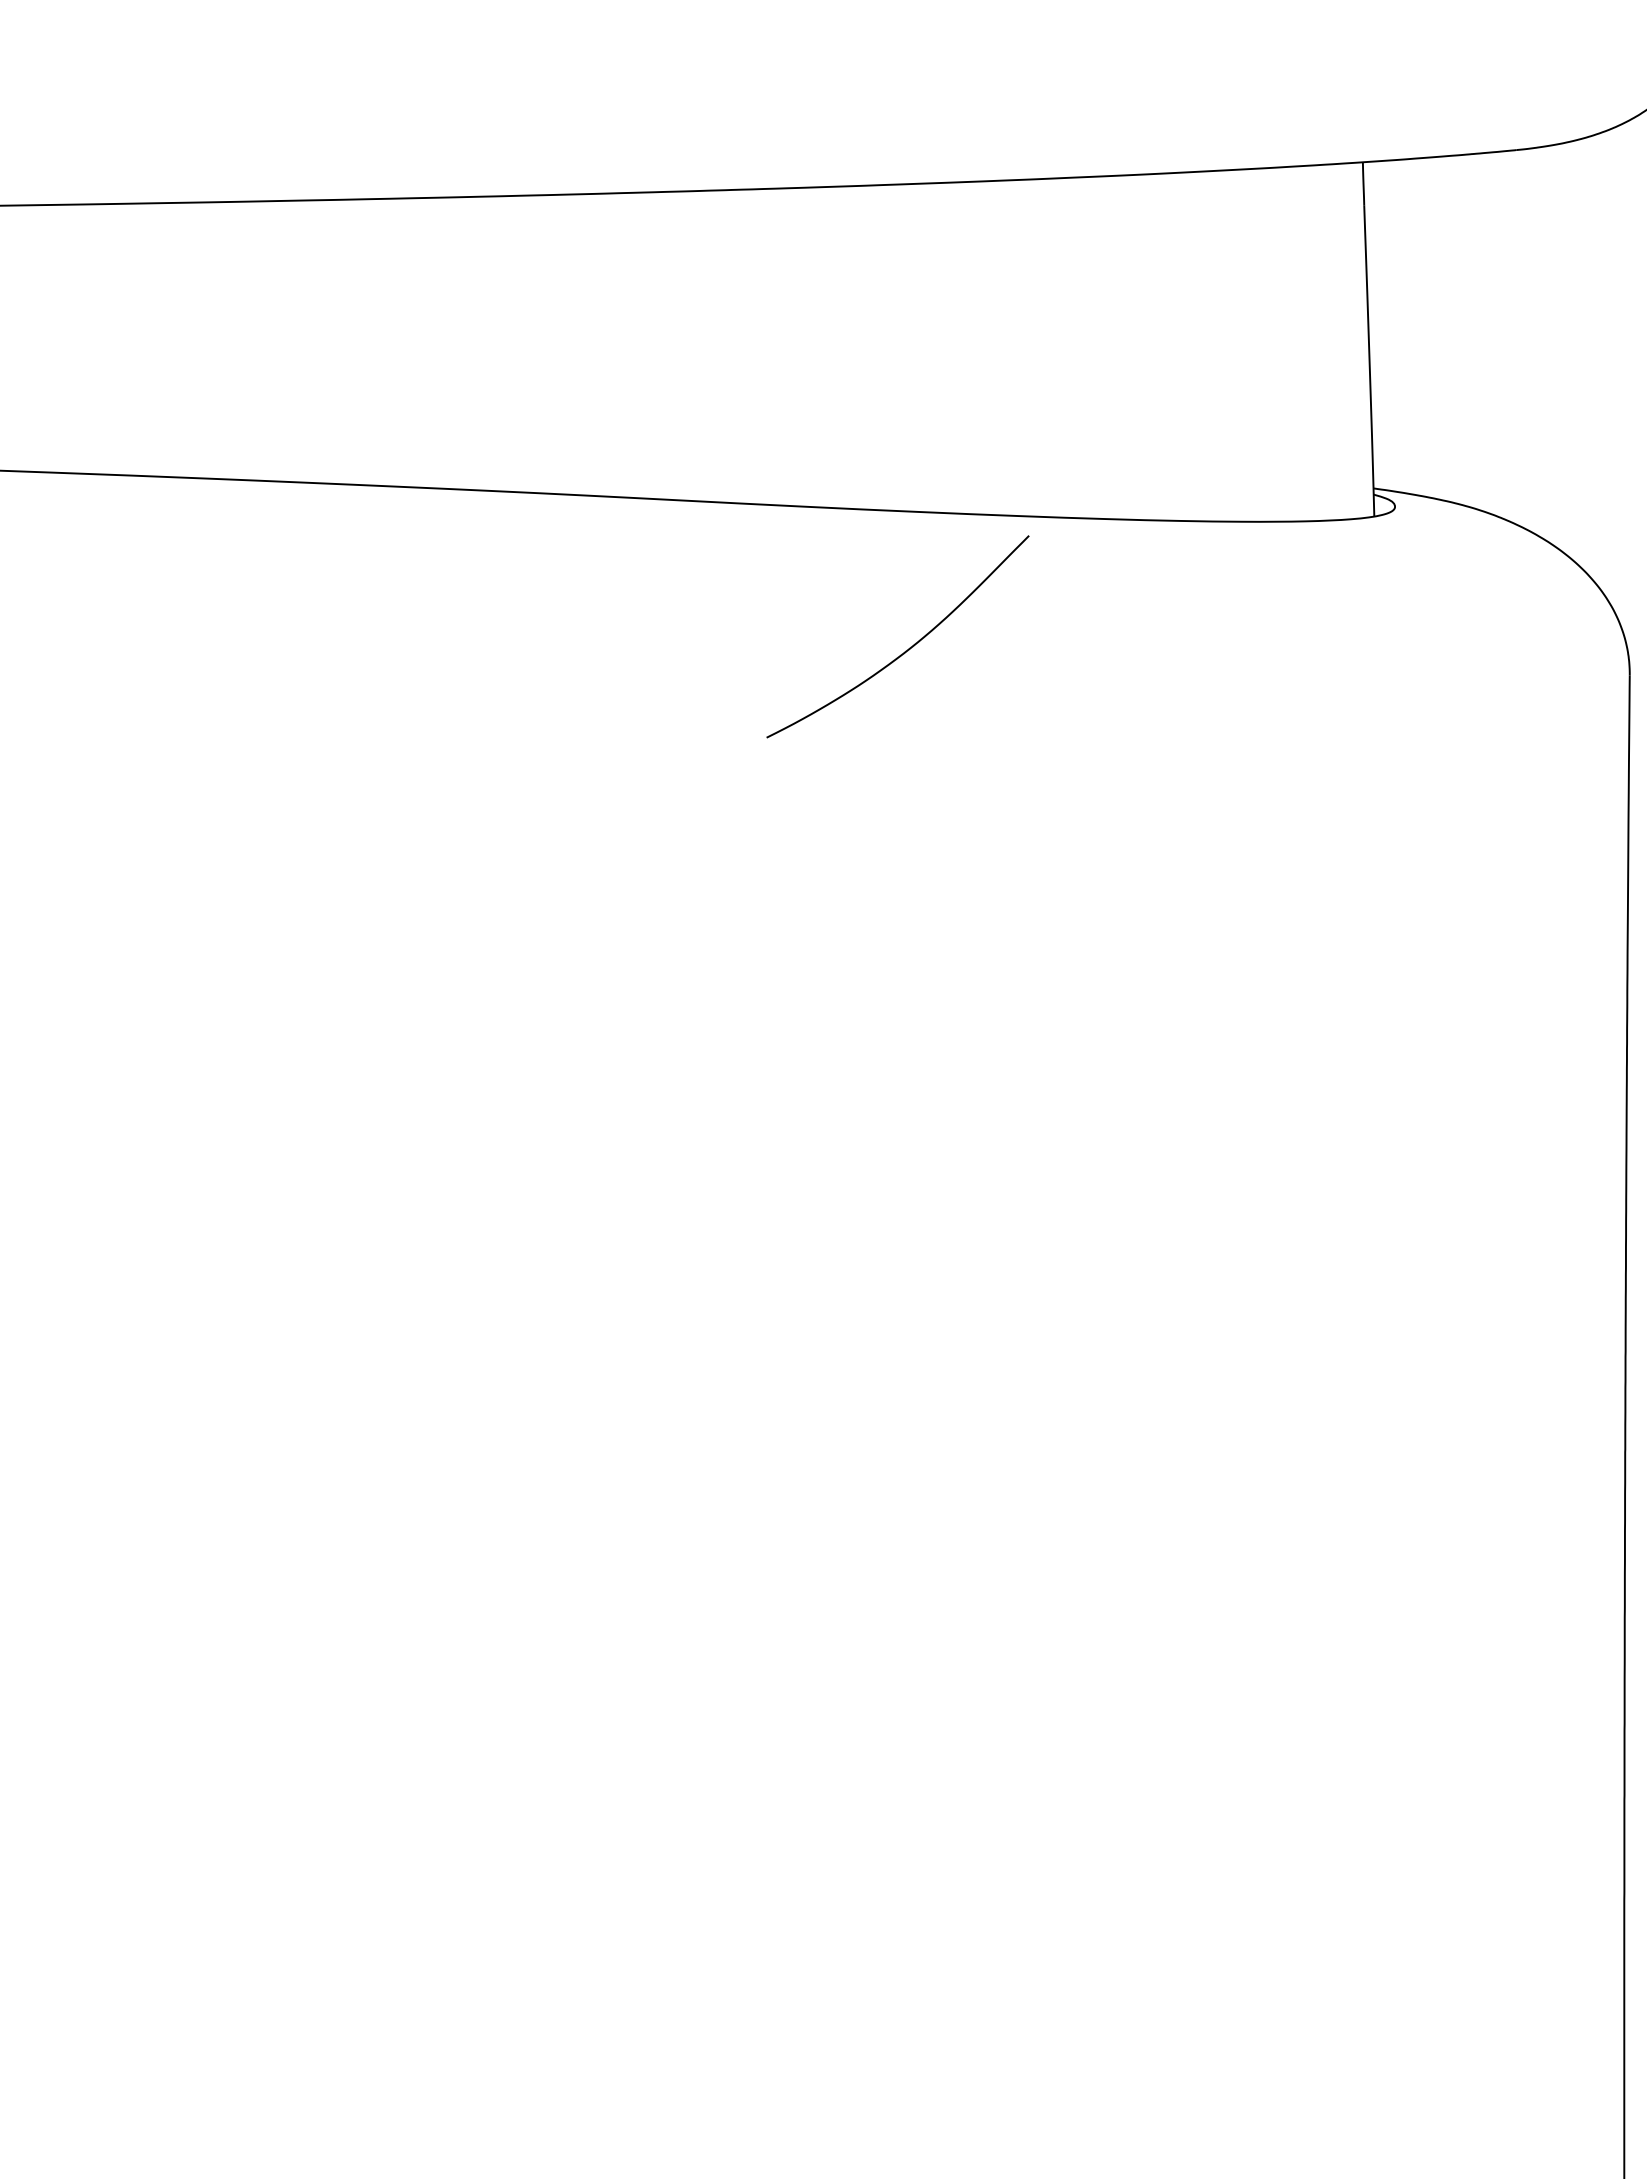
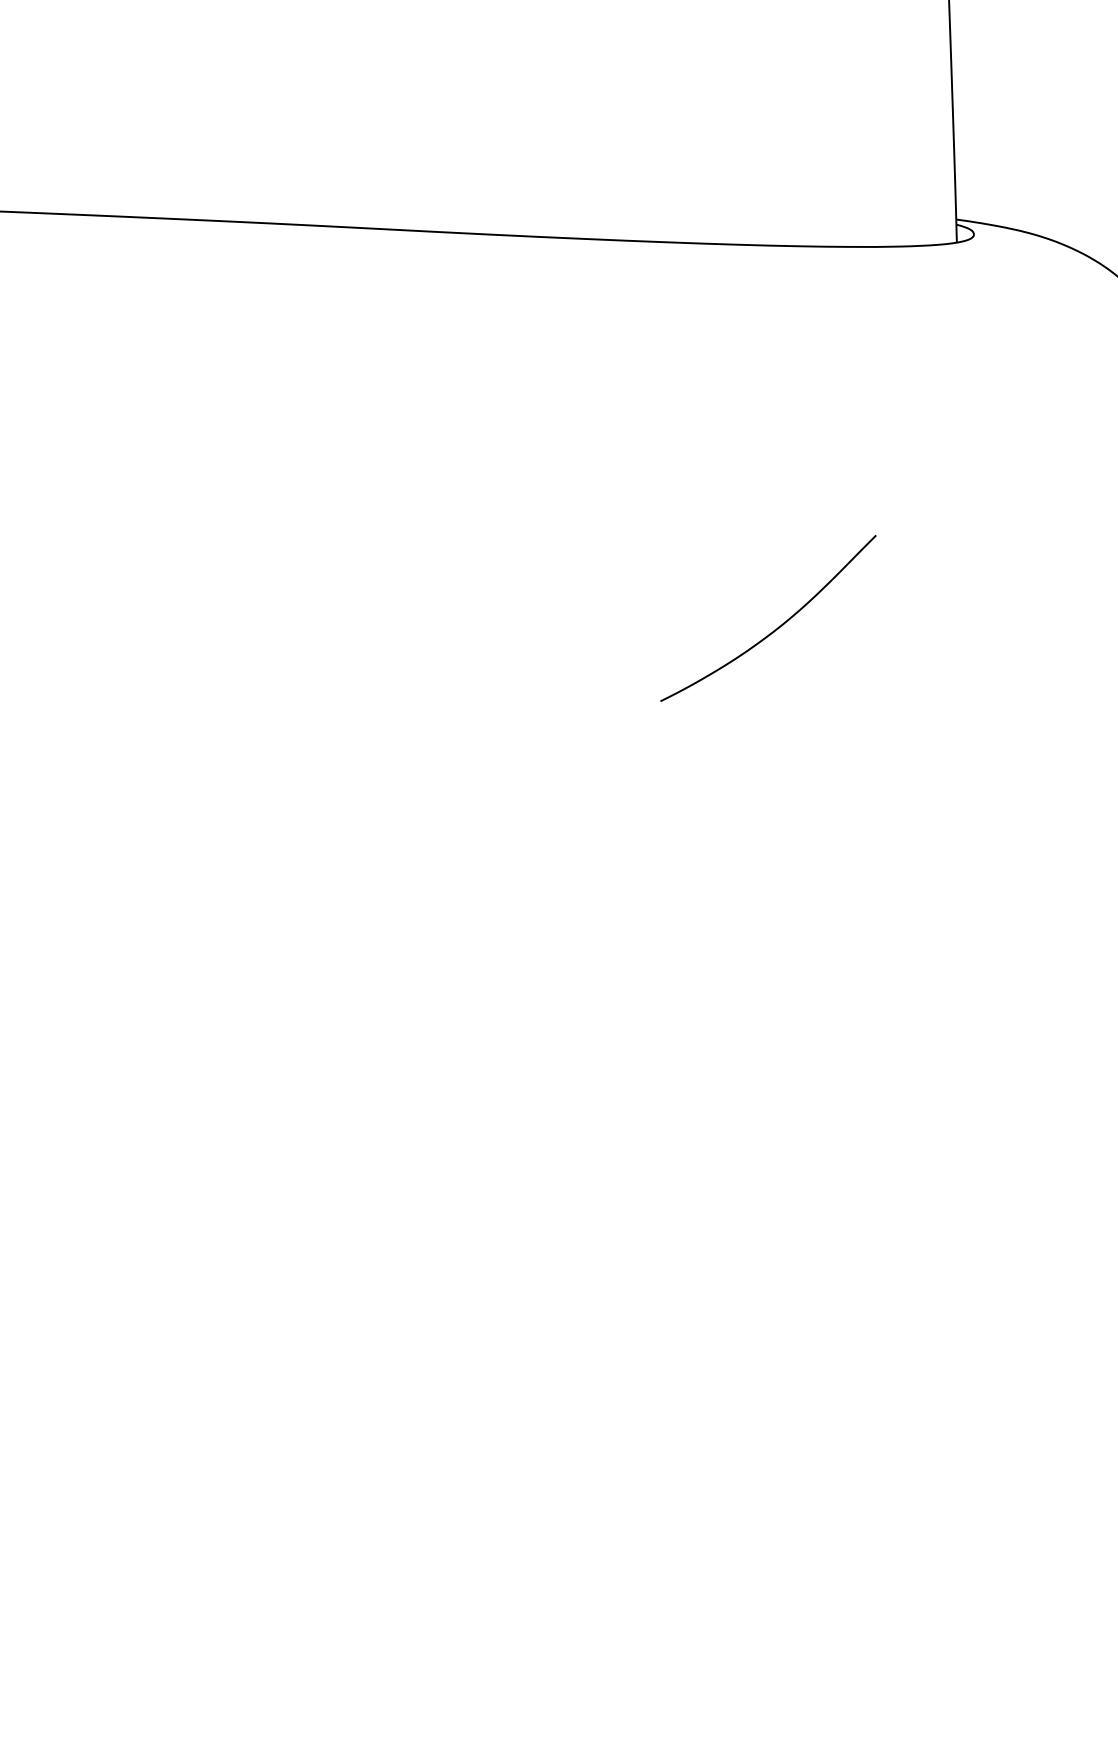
curve: (905, 650) -> (774, 629), moved

